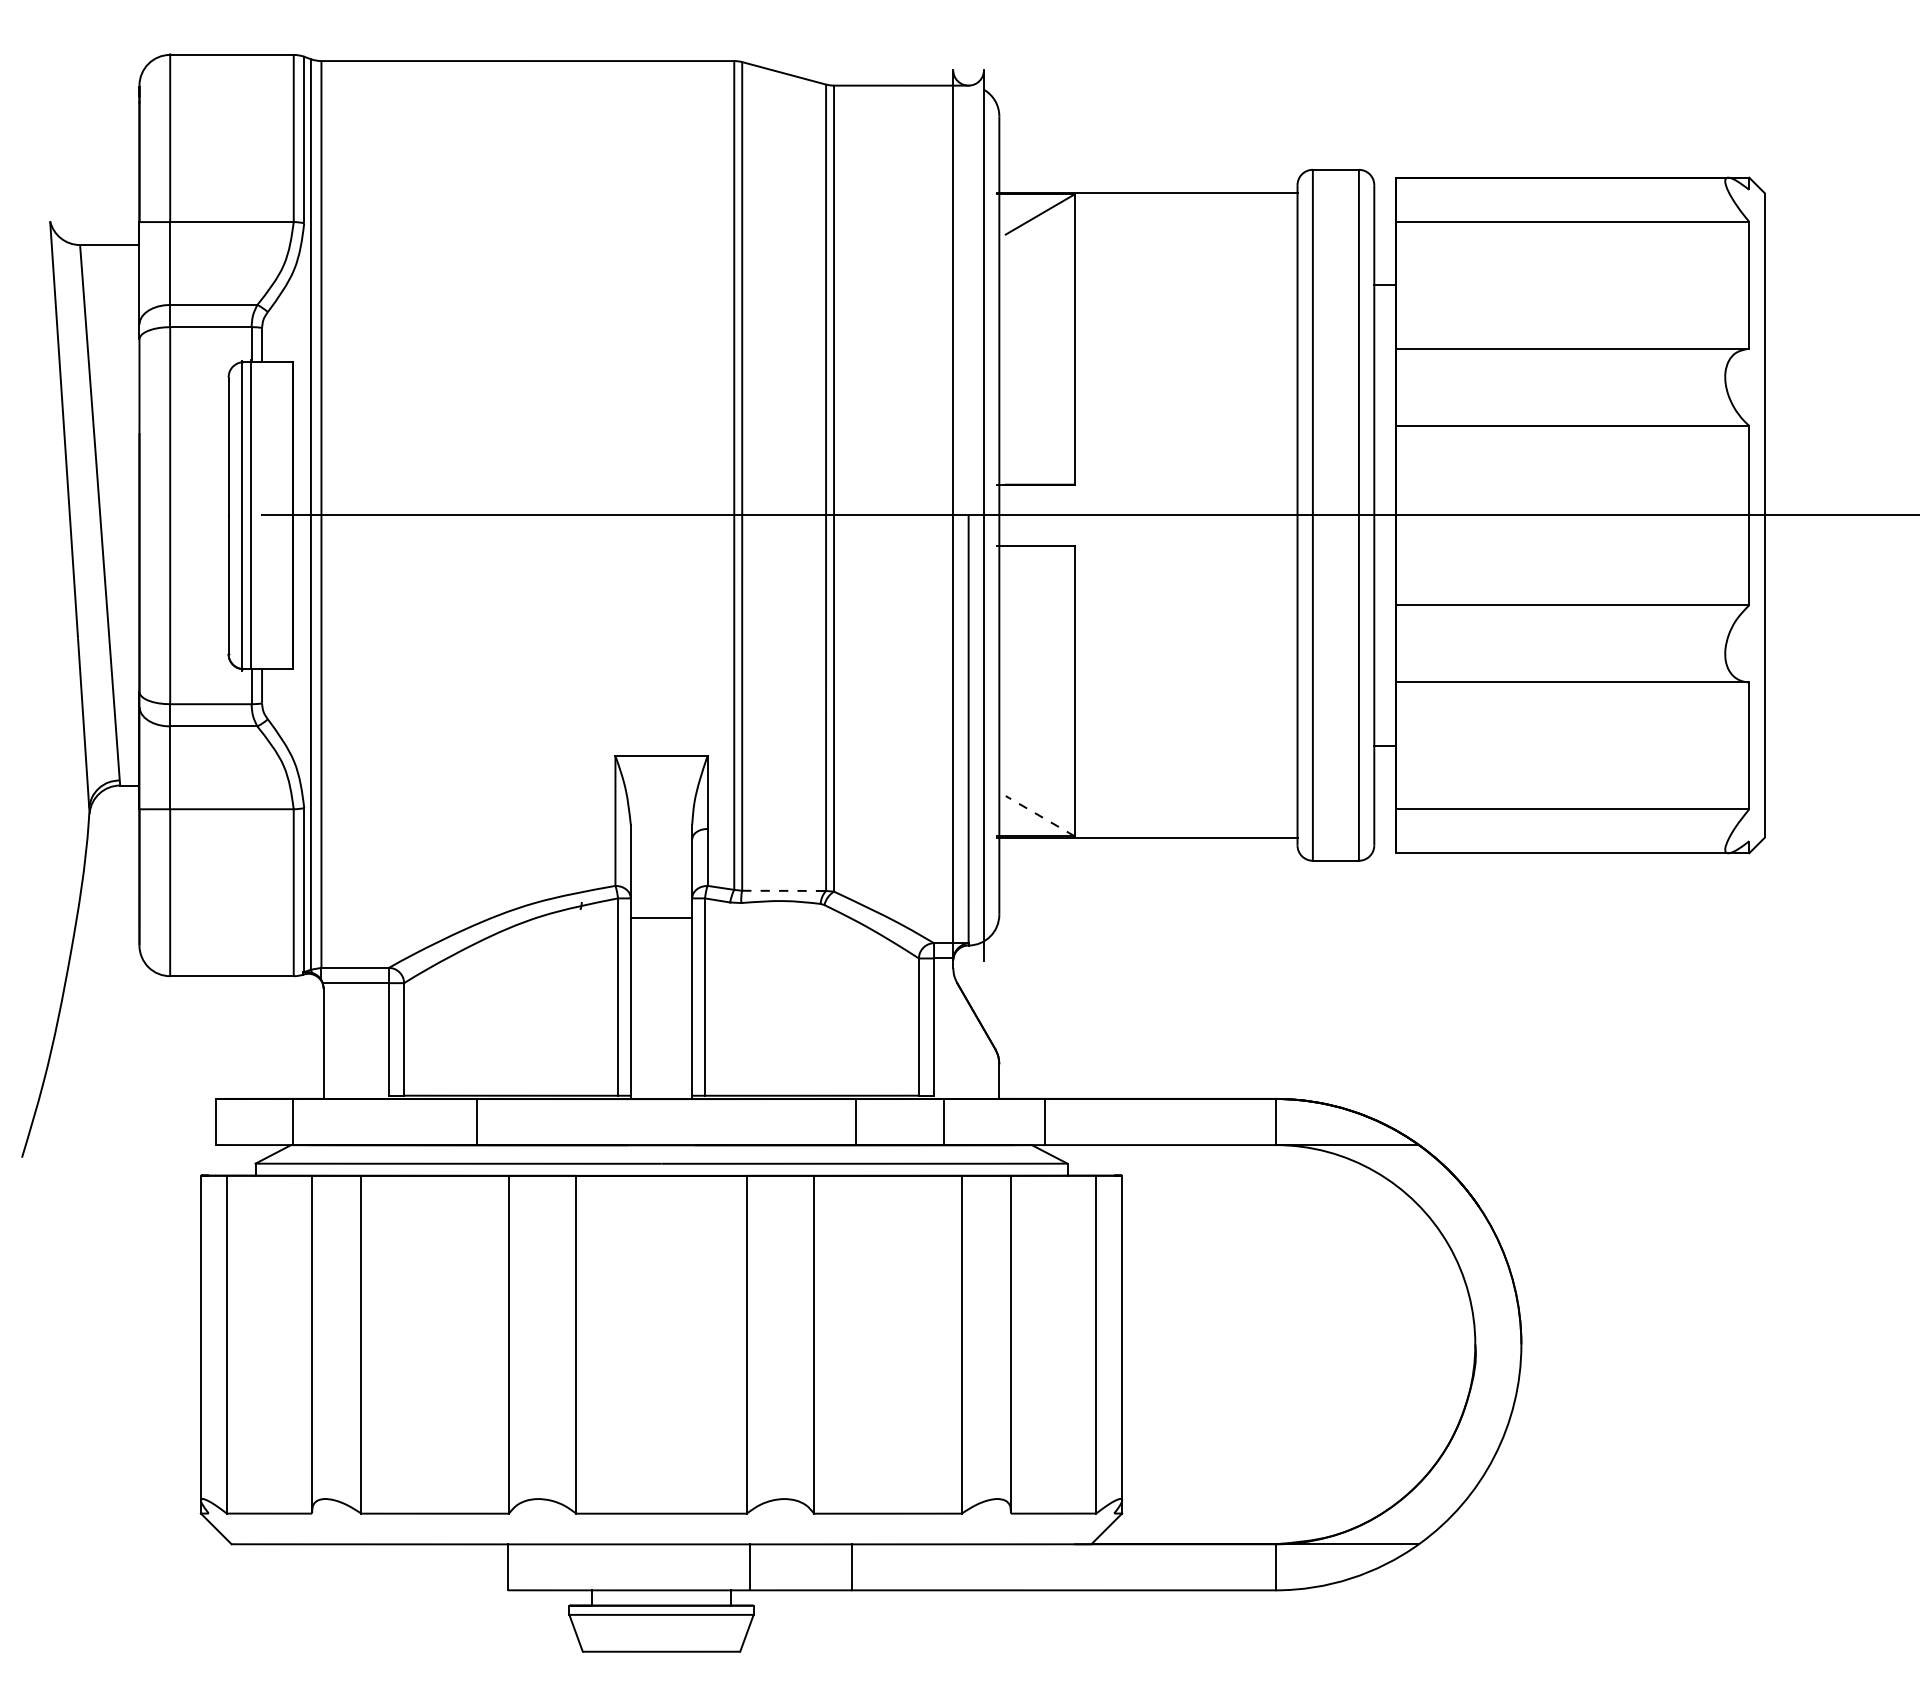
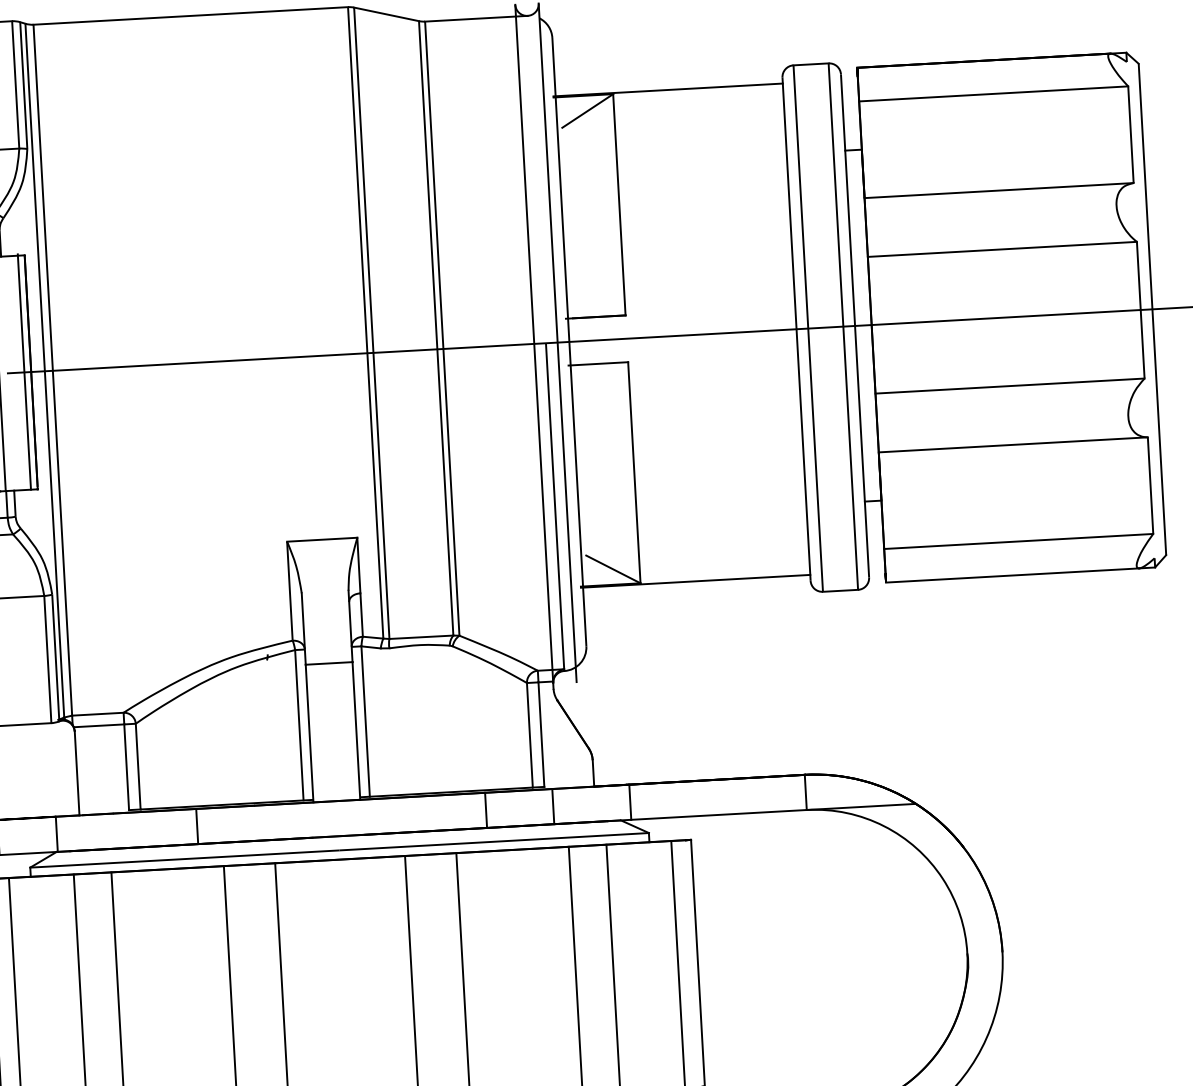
line: (284, 514) -> (24, 371), added
line: (1040, 816) -> (613, 569), dashed -> solid
line: (784, 890) -> (421, 636), dashed -> solid

